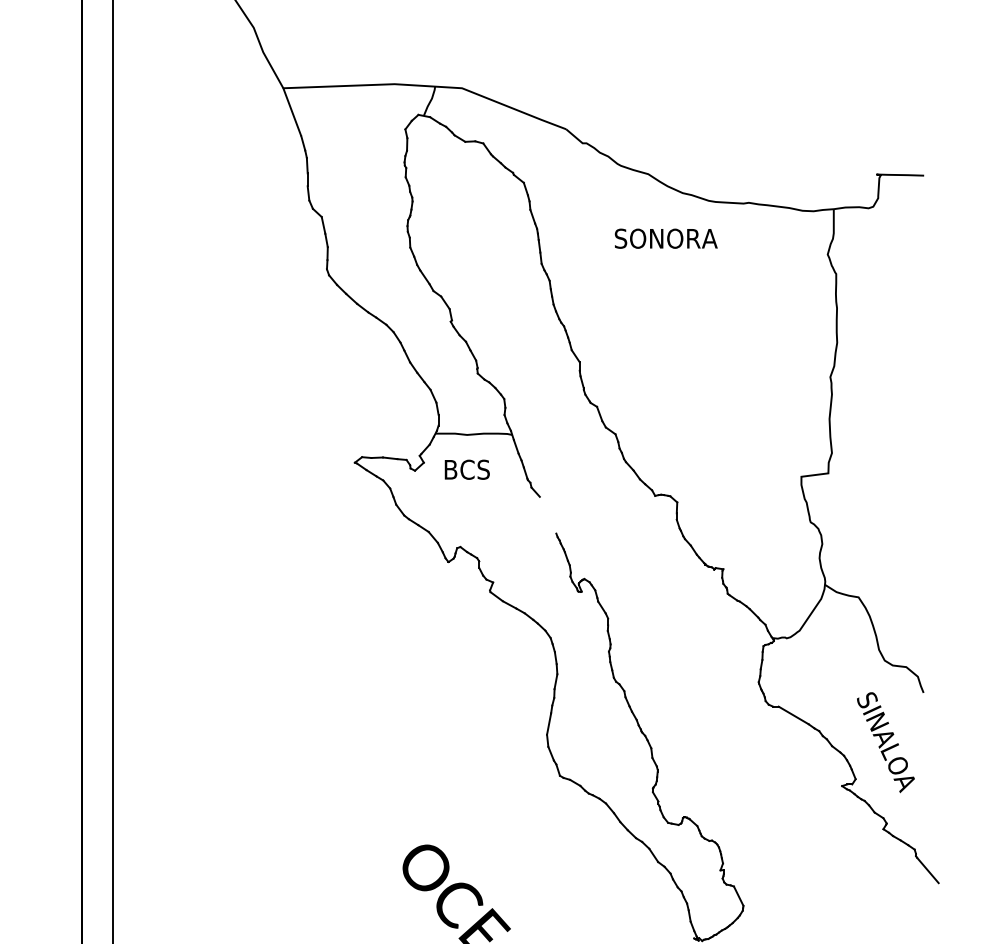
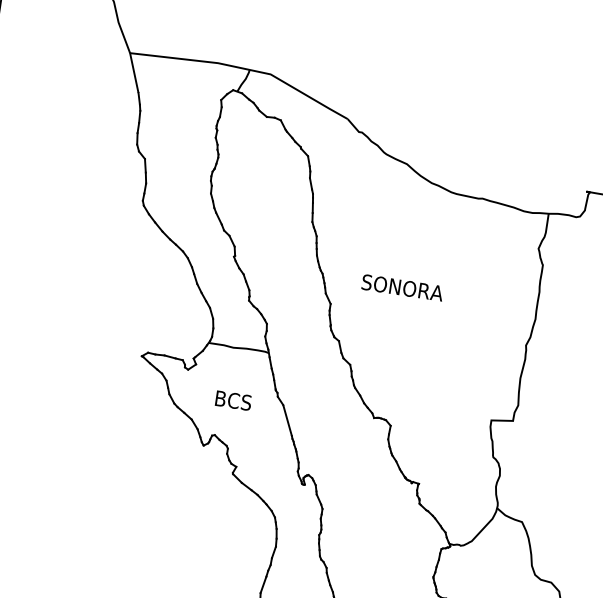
text: (665, 238) -> (402, 287), moved
text: (466, 469) -> (232, 400), moved
line: (547, 514) -> (287, 419), added

